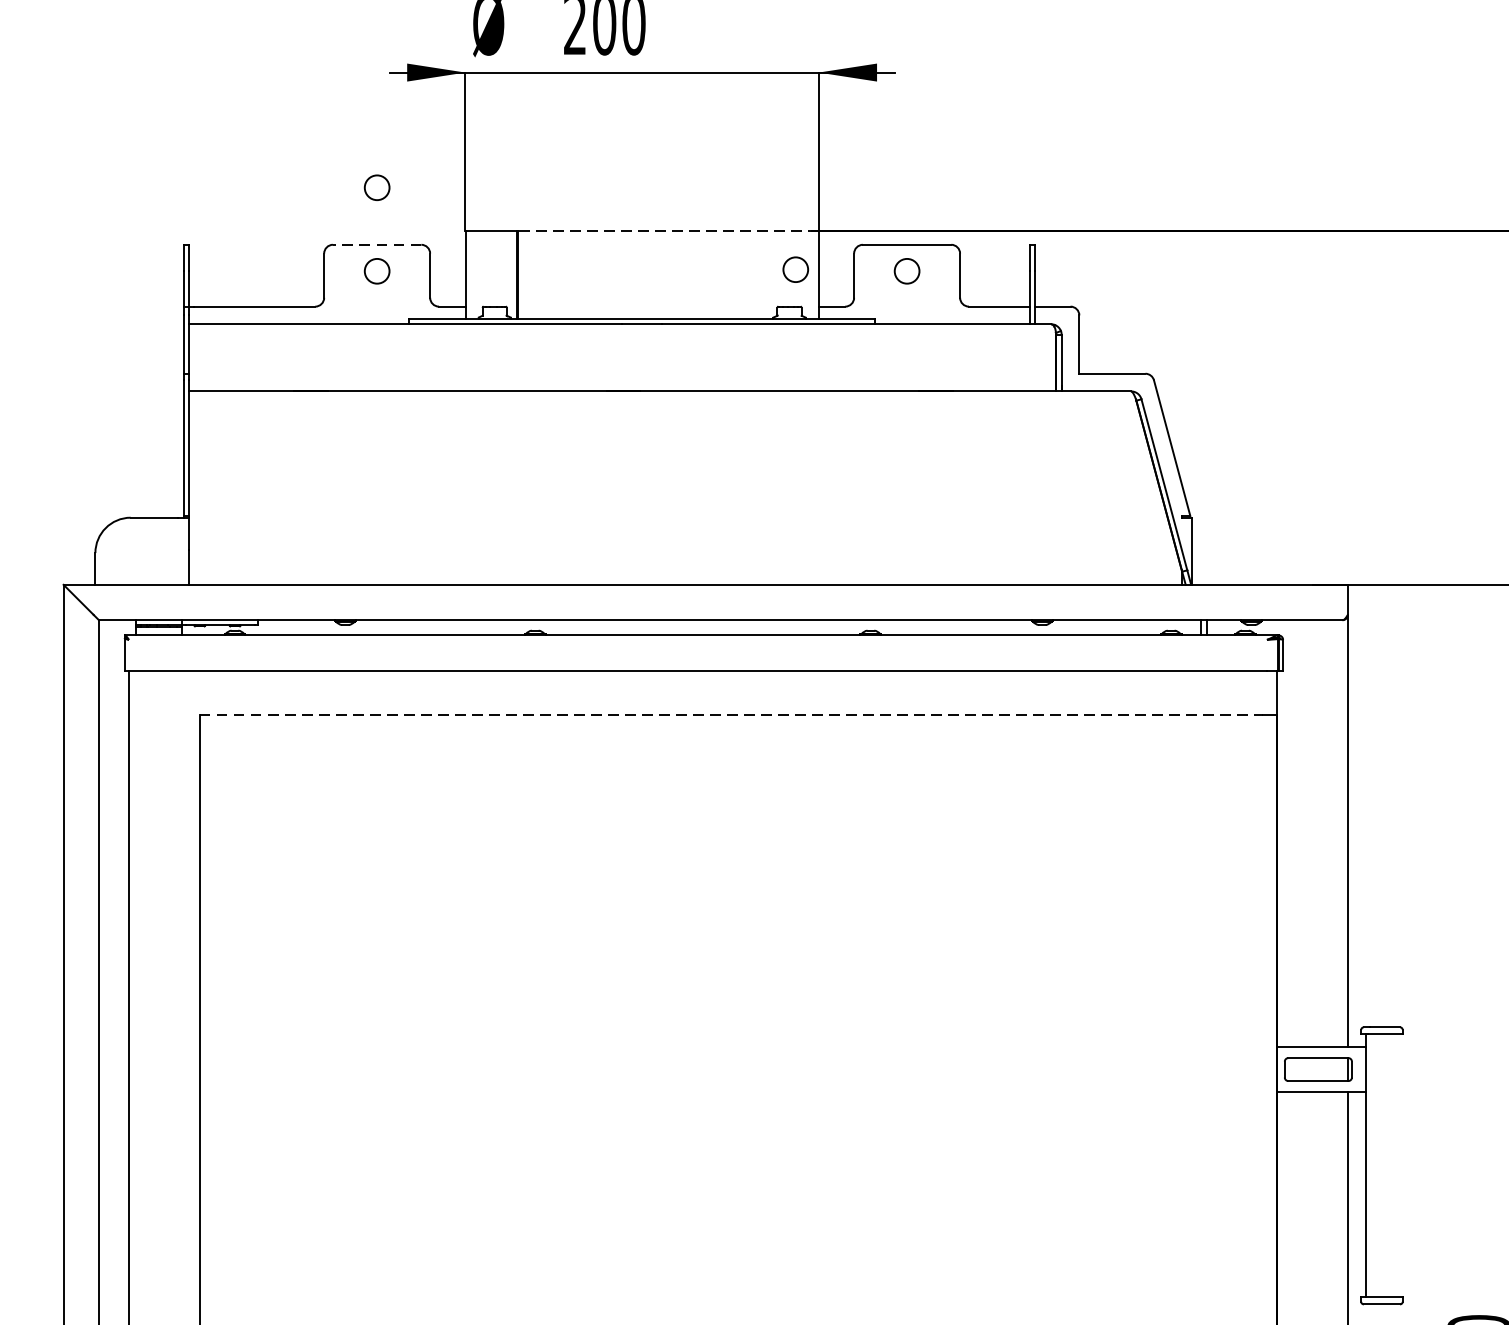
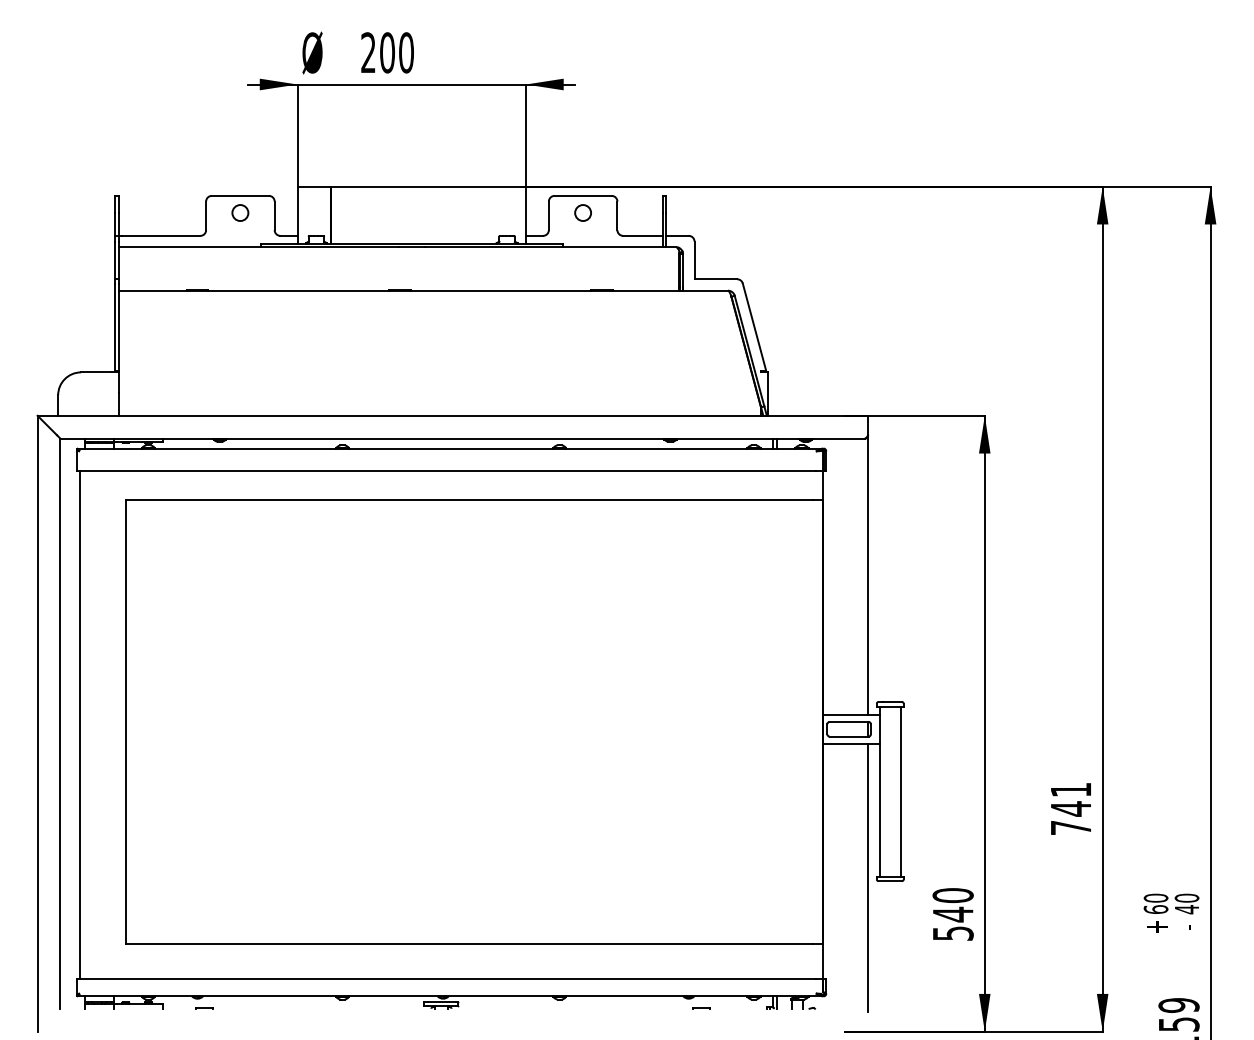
circle: (377, 186) -> (240, 158), removed
line: (668, 230) -> (428, 186), dashed -> solid
line: (377, 244) -> (240, 195), dashed -> solid
circle: (794, 268) -> (510, 211), removed
line: (731, 715) -> (469, 500), dashed -> solid
line: (1397, 1165) -> (900, 791), added

